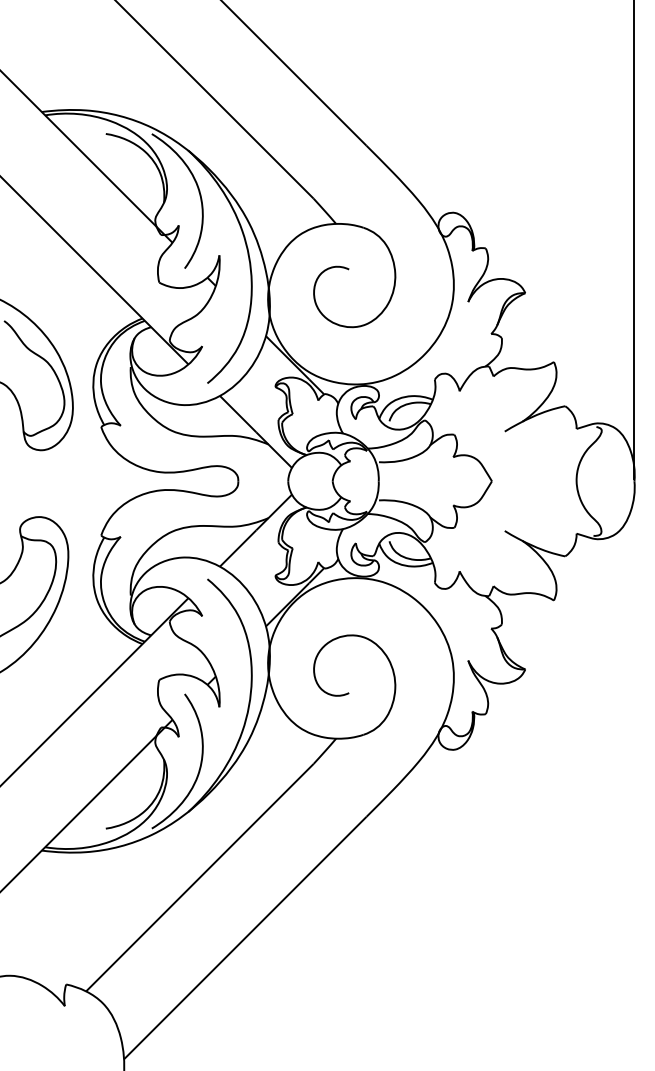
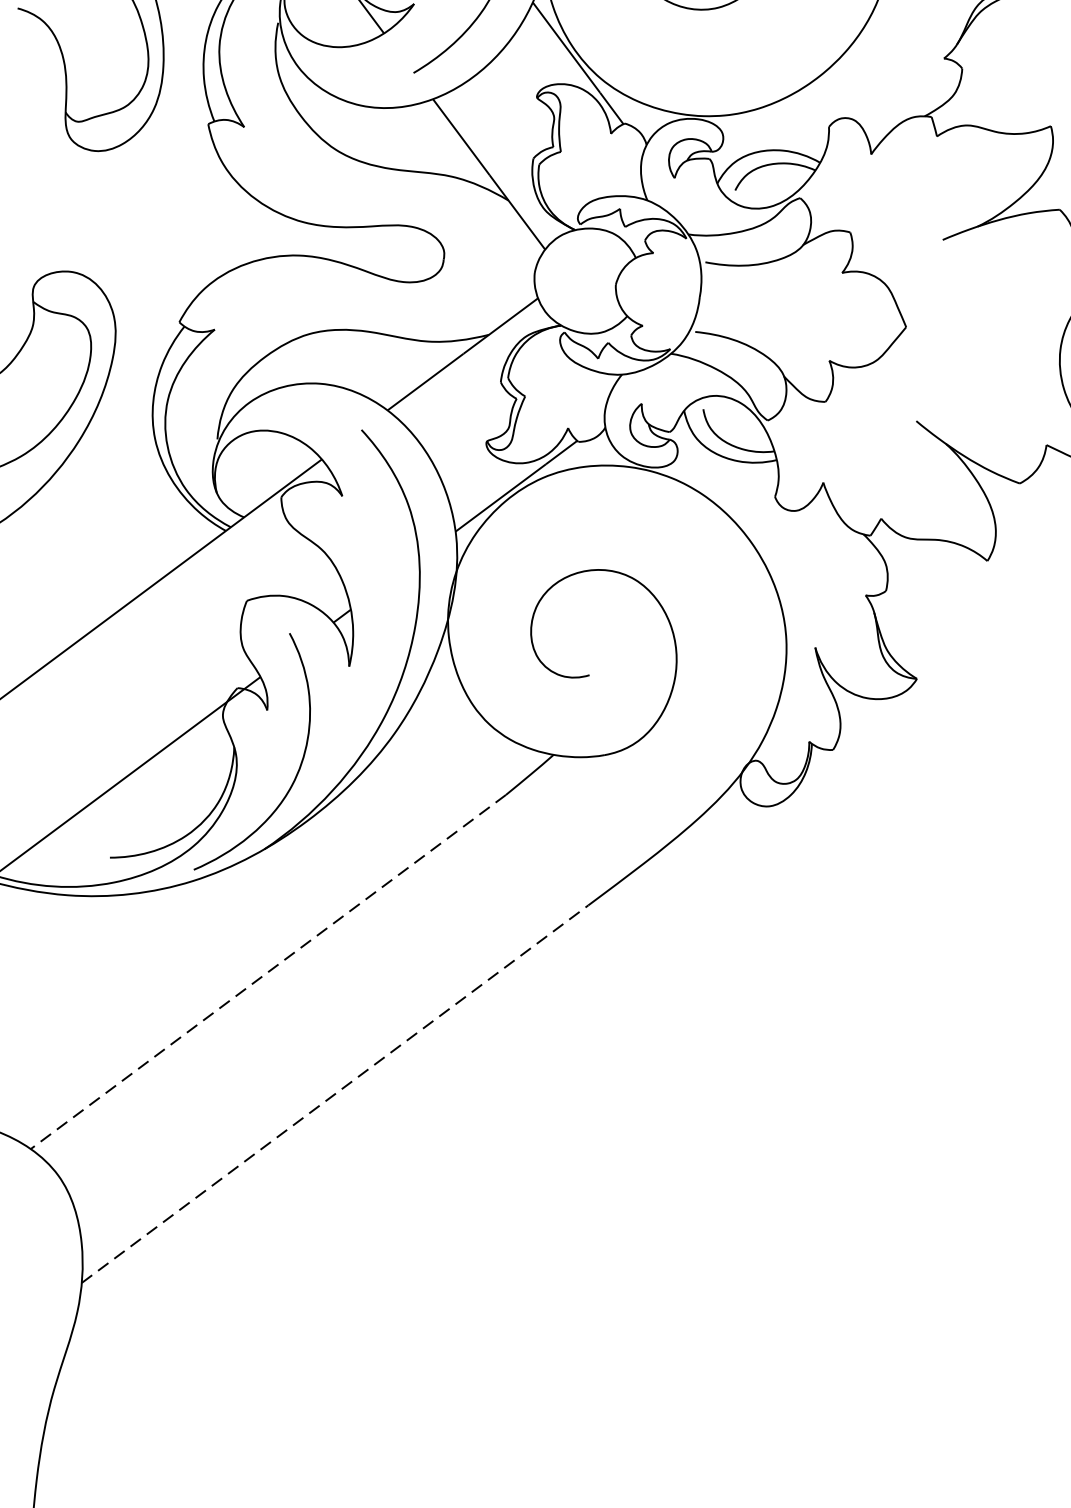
line: (199, 877) -> (267, 971), solid -> dashed
line: (245, 937) -> (335, 1093), solid -> dashed

